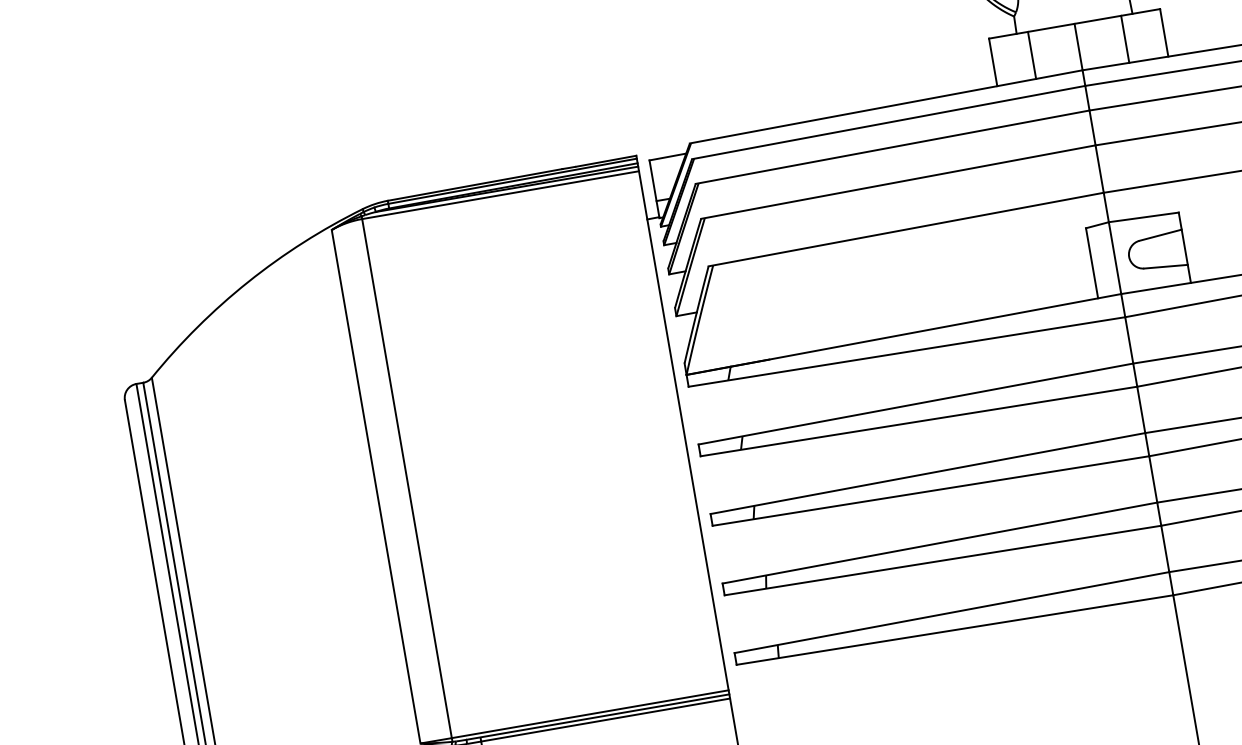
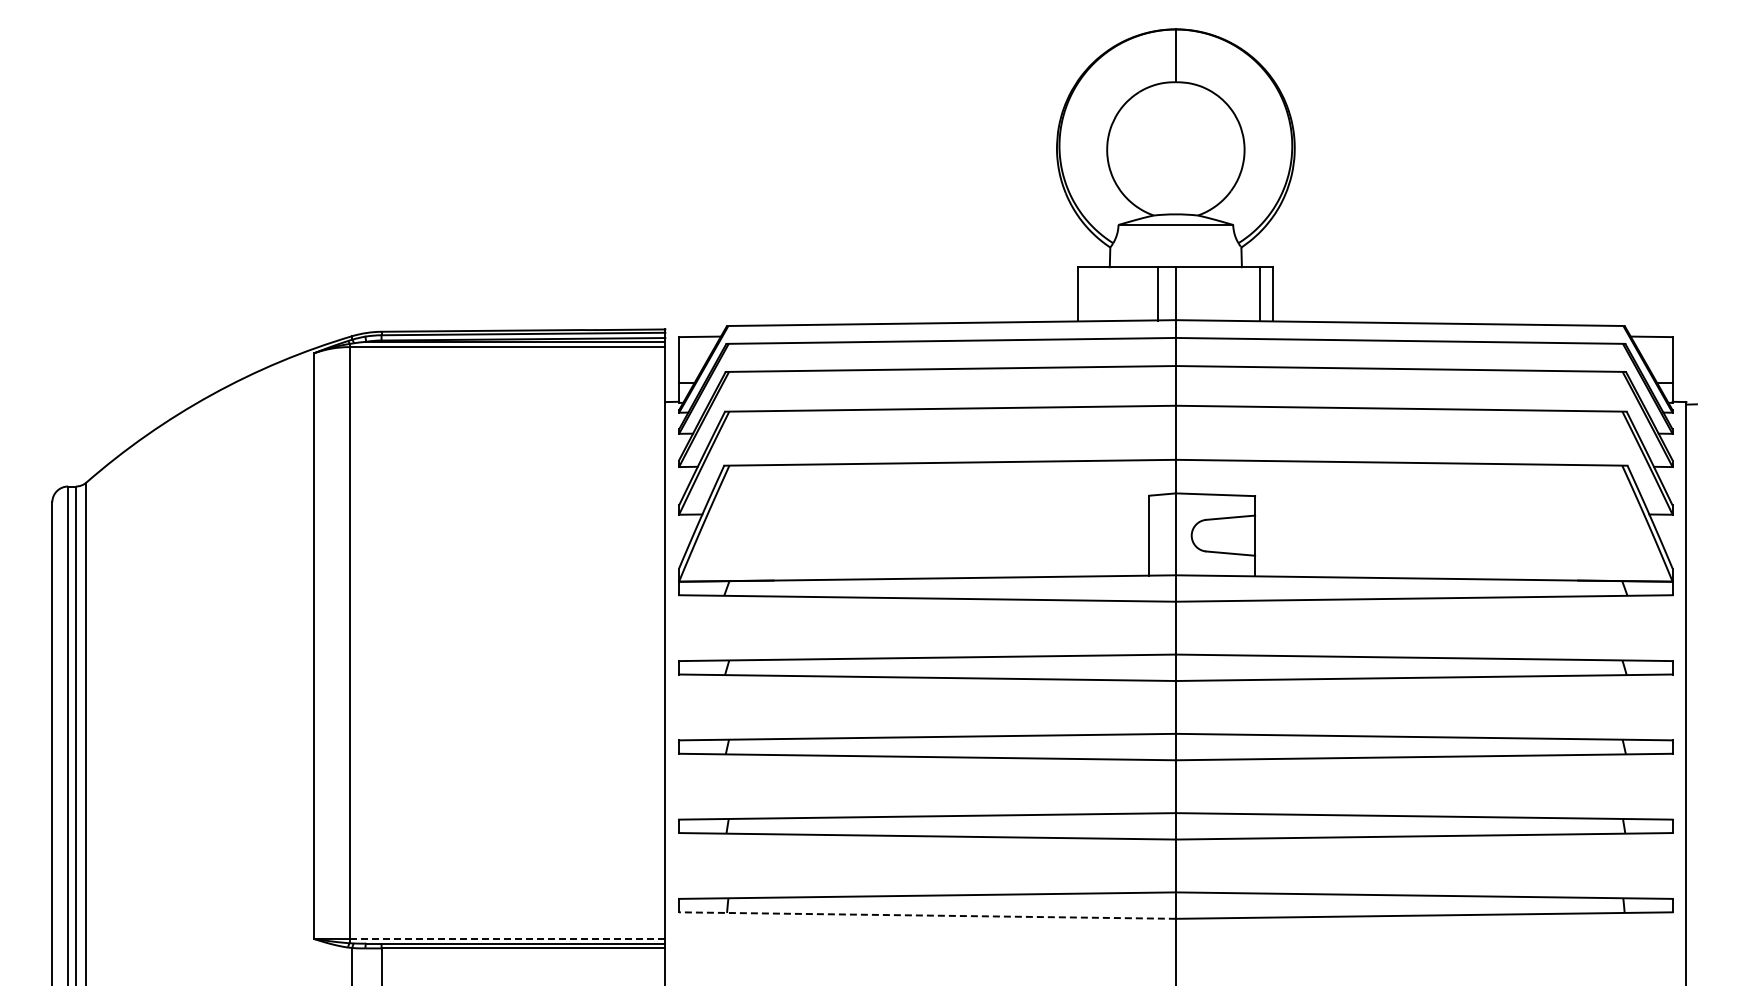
line: (1124, 38) -> (1259, 293), moved
line: (1031, 55) -> (1157, 293), moved
line: (954, 630) -> (926, 915), solid -> dashed
line: (590, 714) -> (507, 939), solid -> dashed

